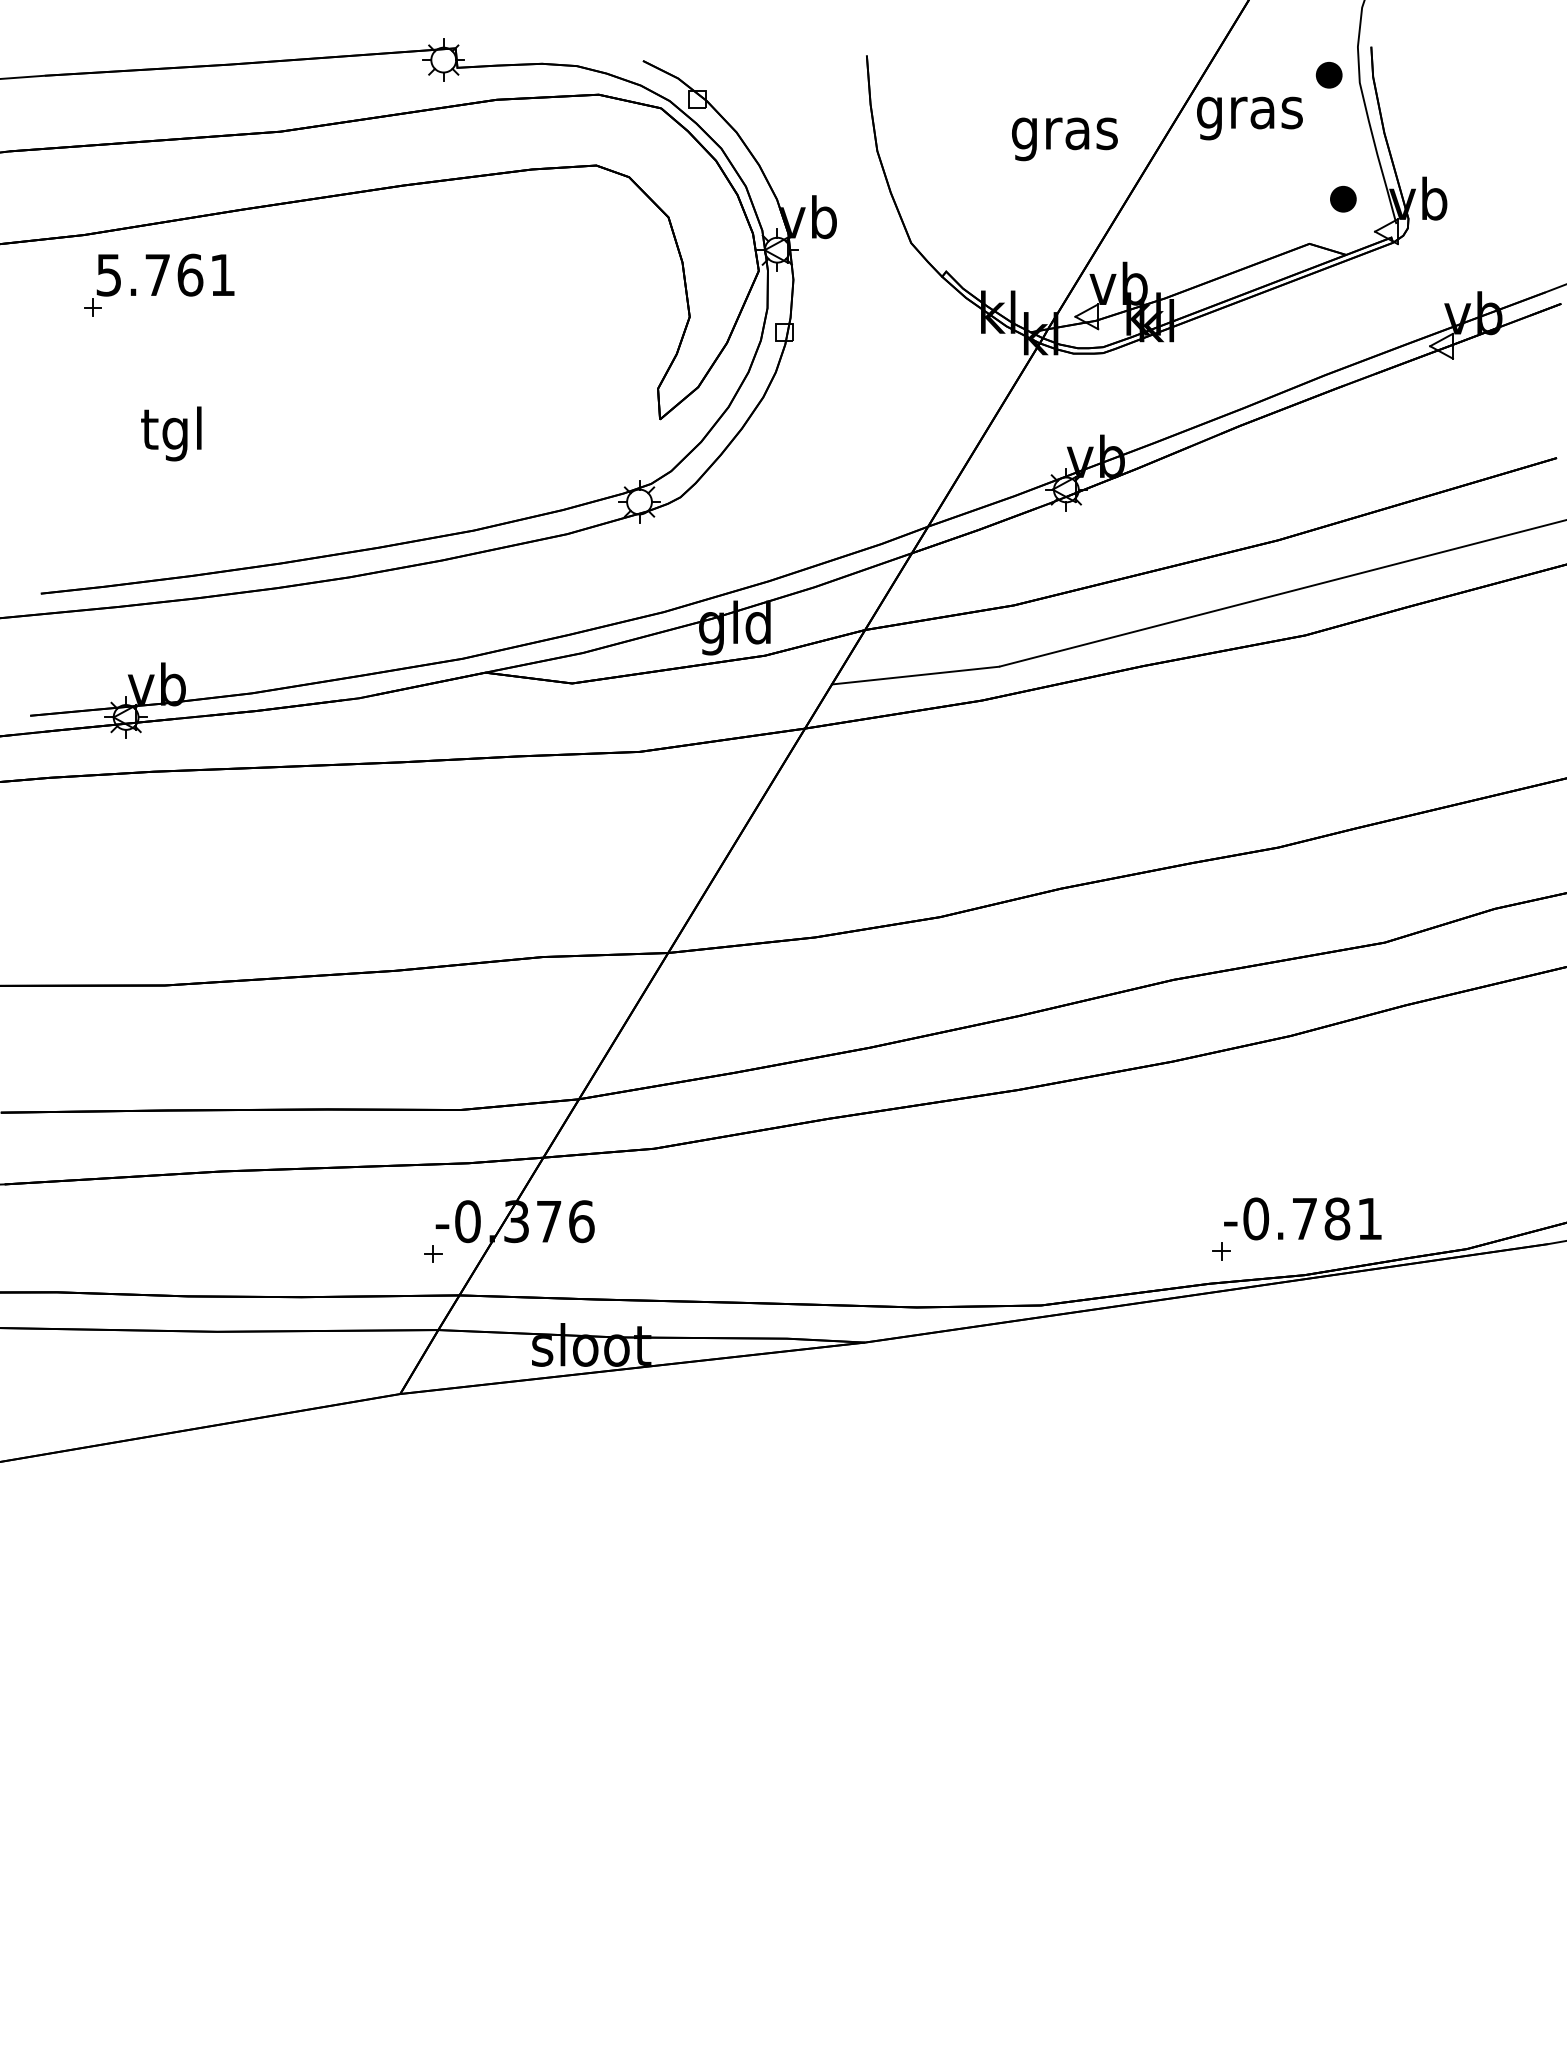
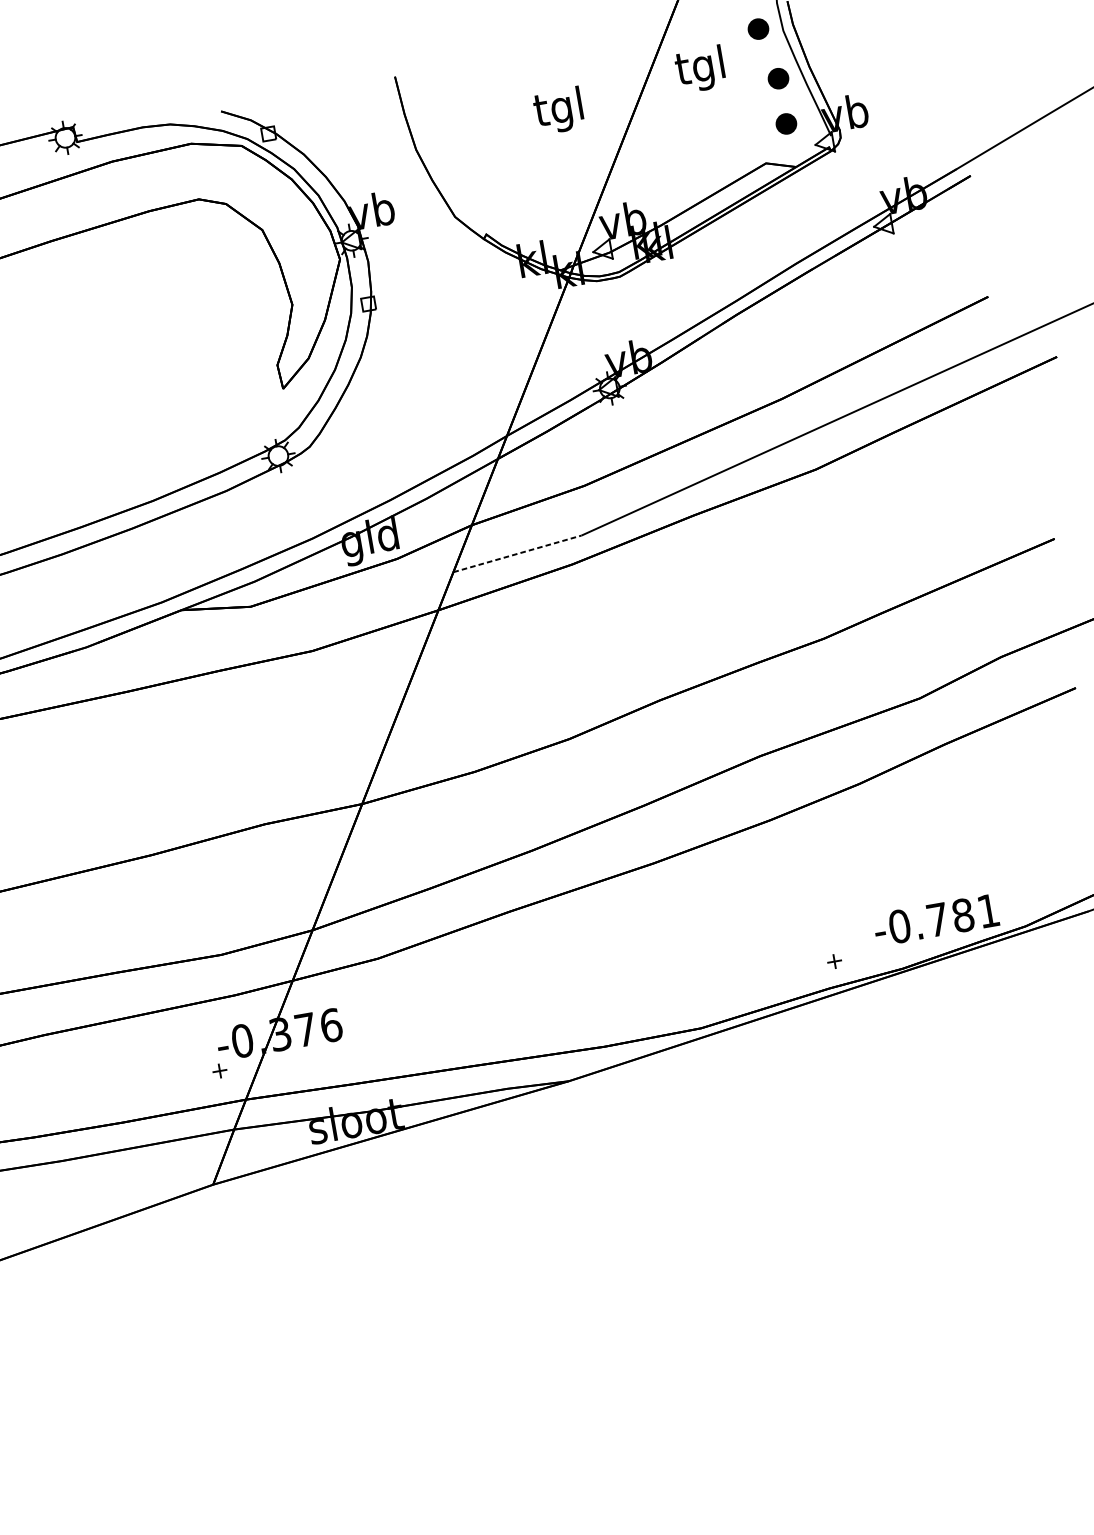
text: (1249, 112) -> (701, 69), gras -> tgl
text: (1064, 133) -> (559, 110), gras -> tgl
part: (1343, 140) -> (778, 78), added
line: (916, 675) -> (518, 553), solid -> dashed
text: (1302, 1218) -> (935, 919), moved

